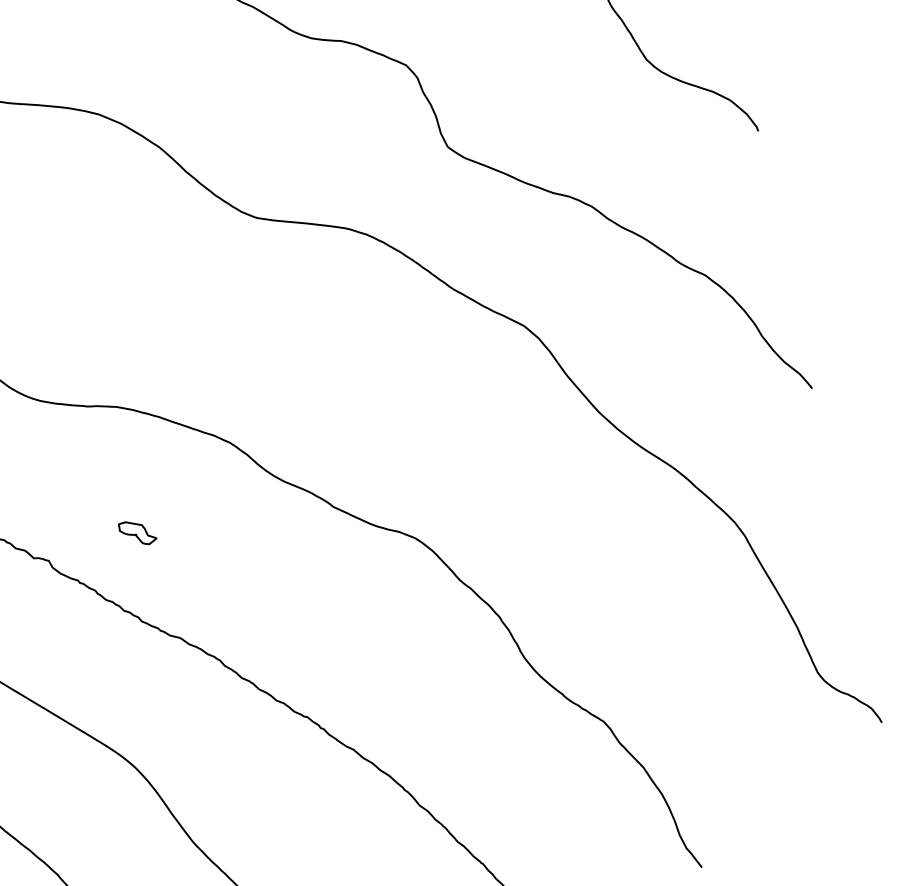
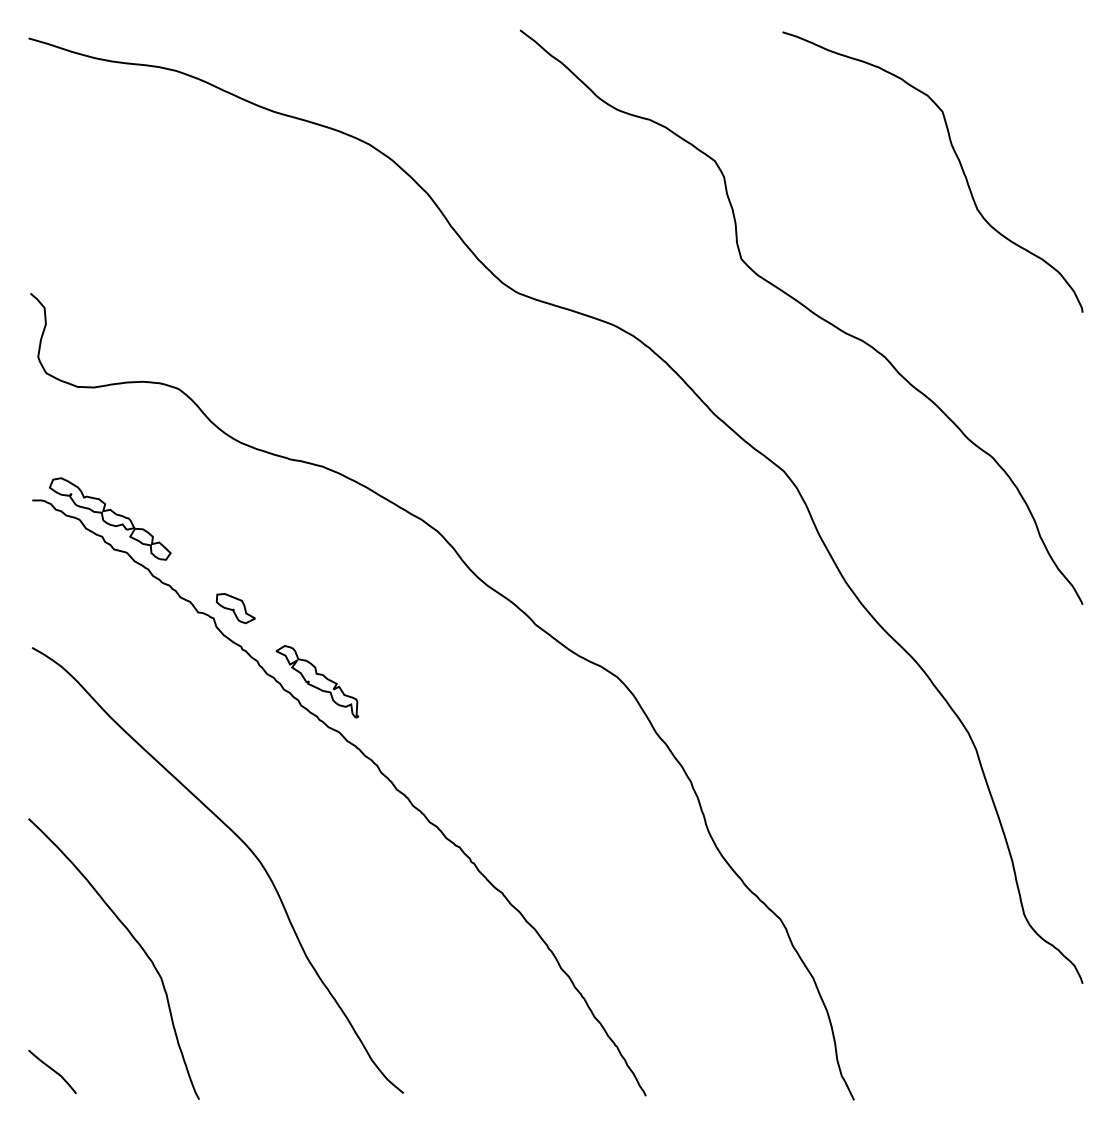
part: (137, 533) -> (235, 608), moved
part: (151, 597) -> (317, 681), added

